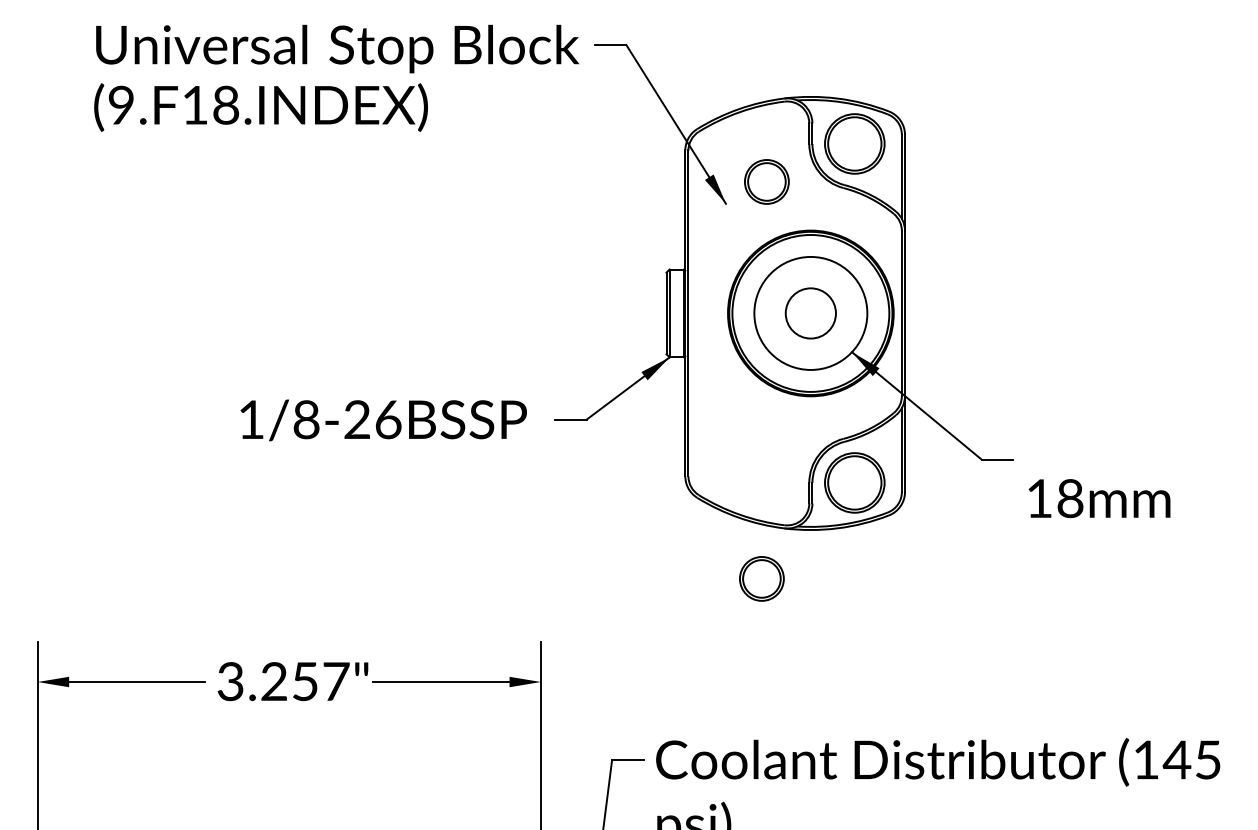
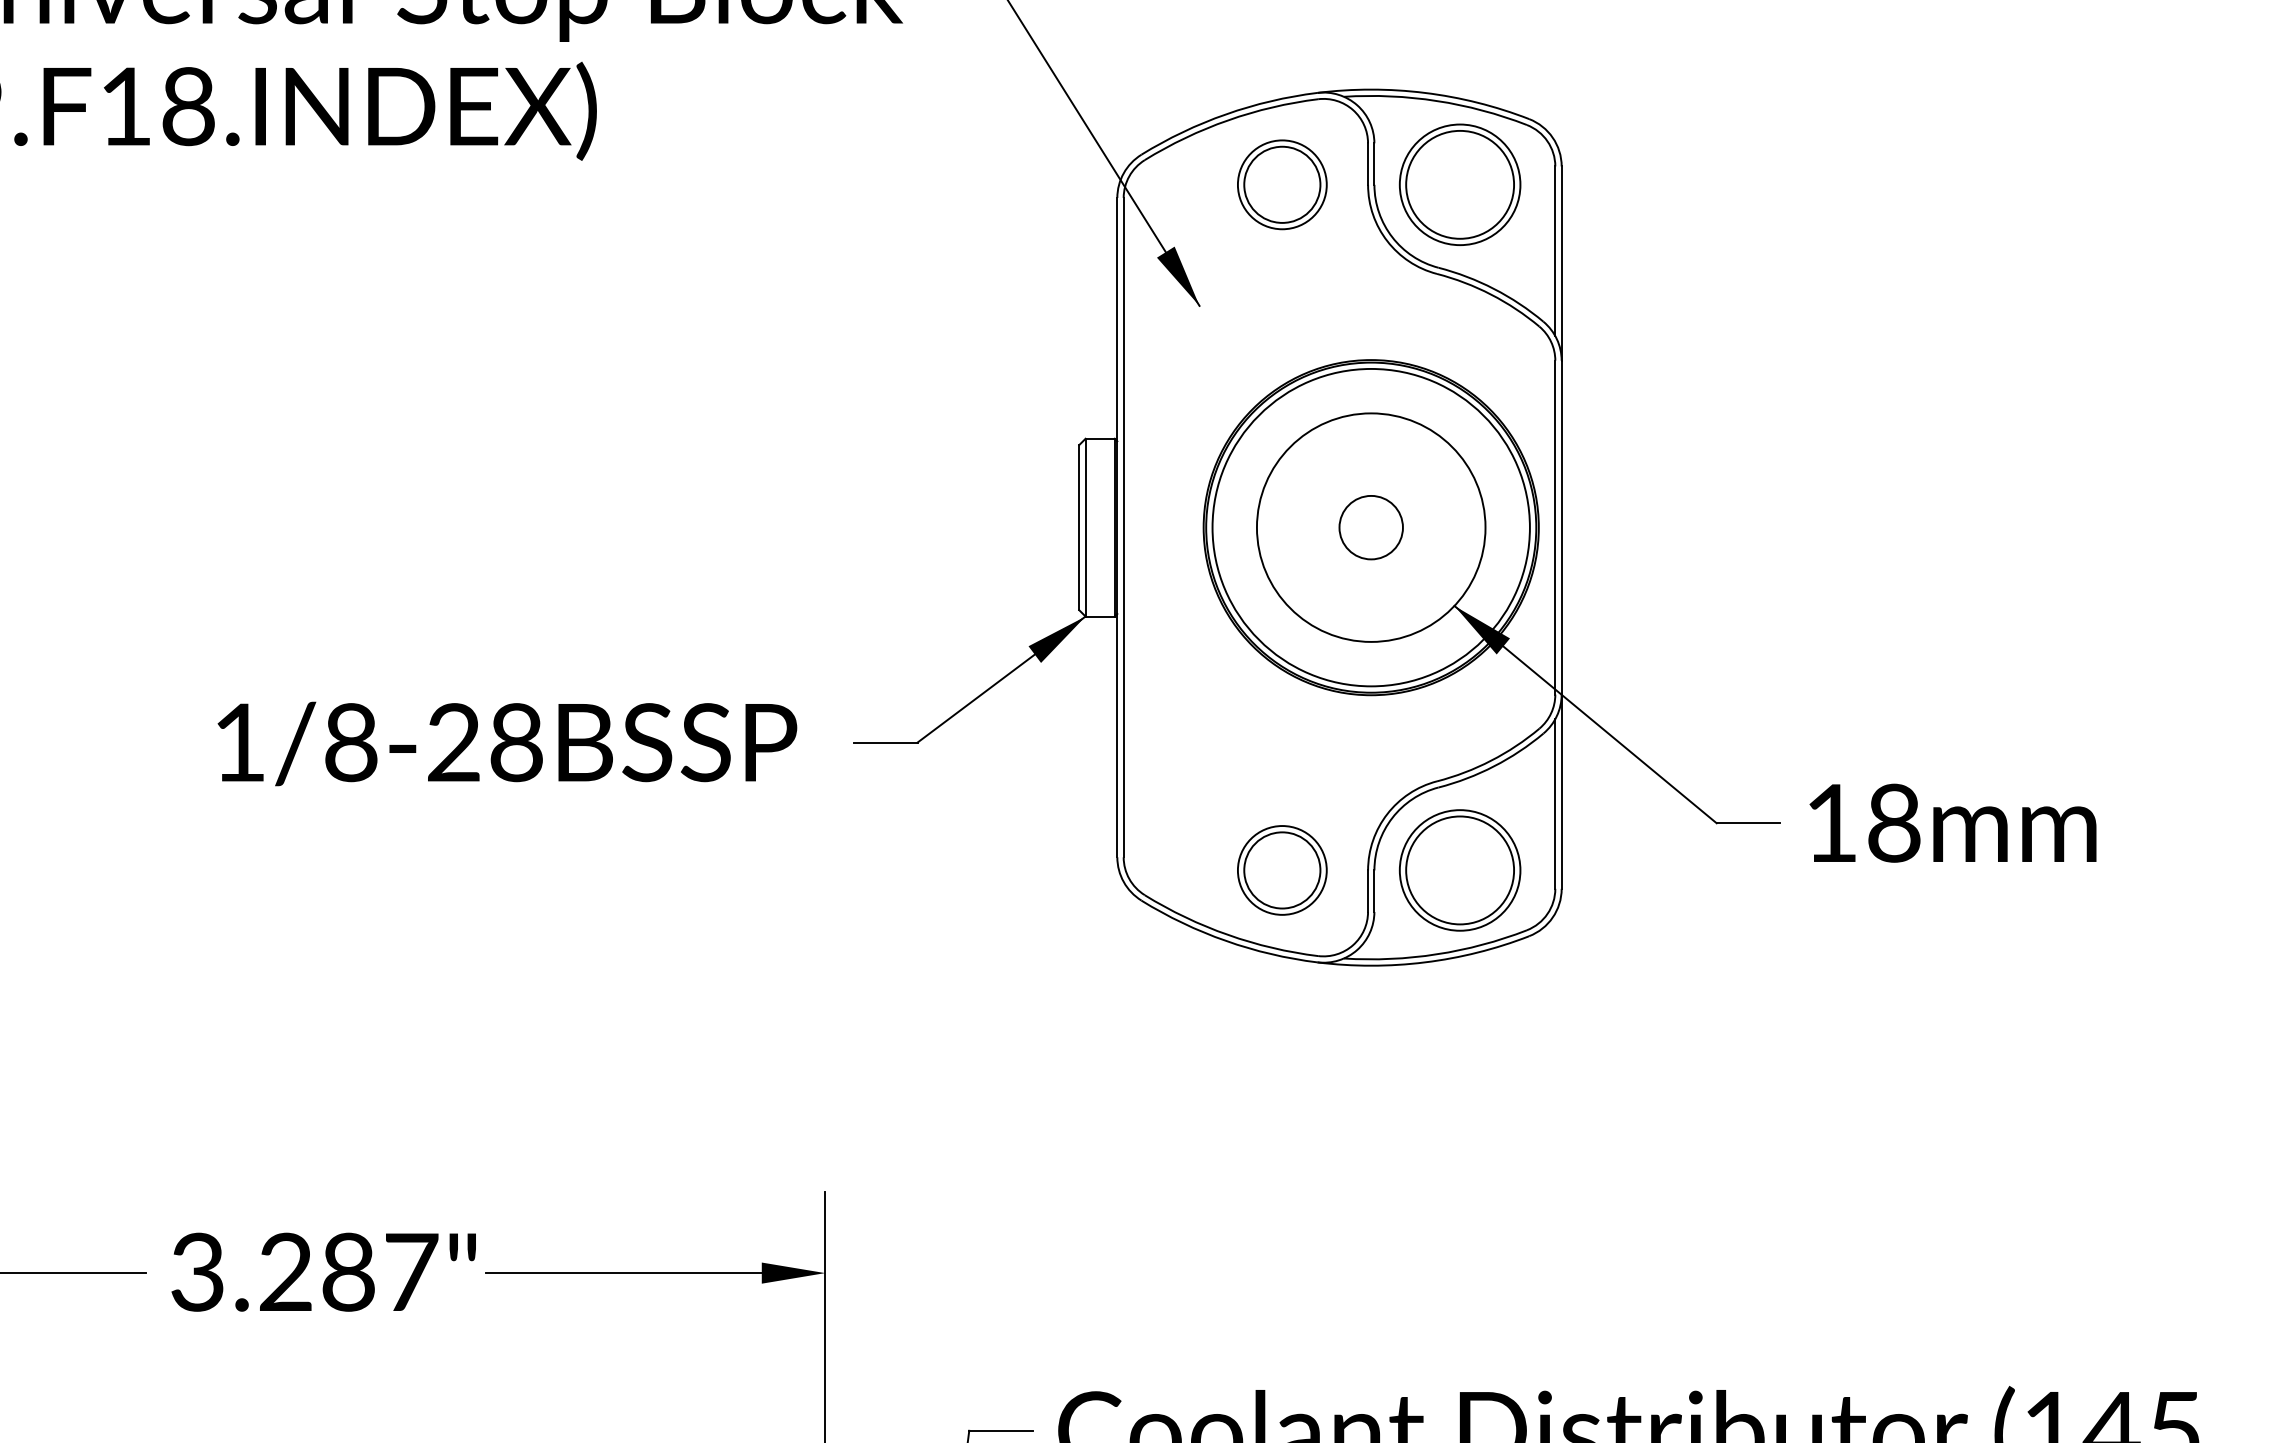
part: (766, 181) -> (1281, 183), moved
circle: (810, 313) -> (1370, 527), size x0.62
text: (388, 419) -> (516, 742), 1/8-26 -> 1/8-28
text: (1099, 498) -> (1953, 823), moved
part: (761, 578) -> (1281, 869), moved
text: (305, 681) -> (349, 1272), 3.257" -> 3.287"

